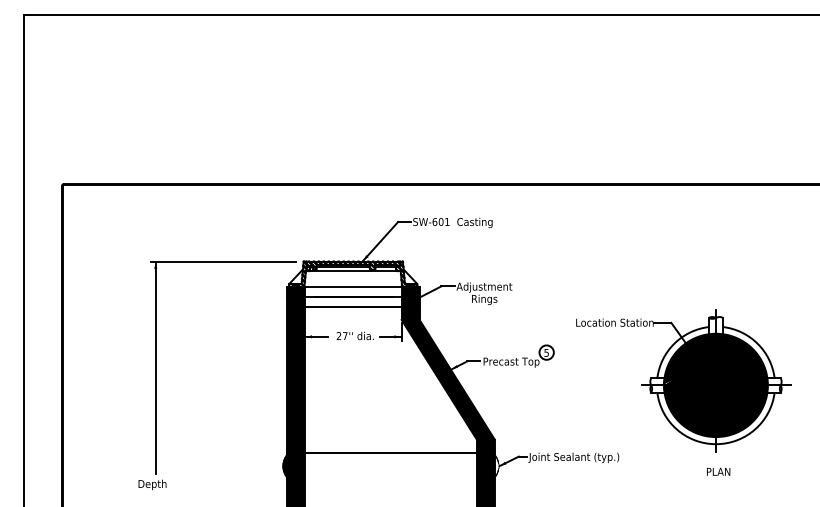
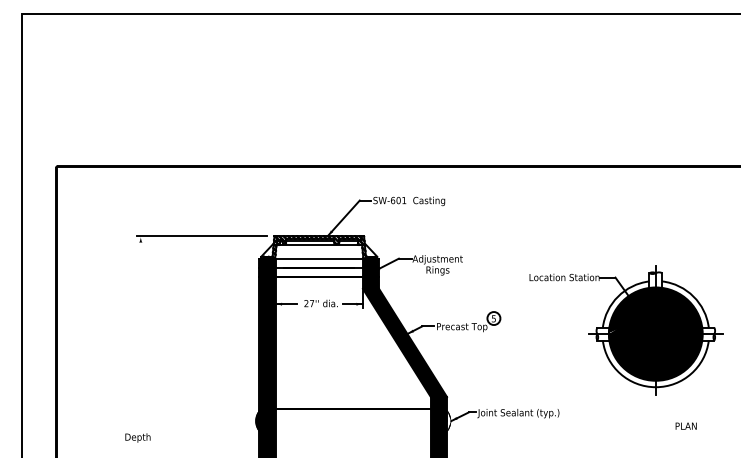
line: (155, 368) -> (140, 332), removed
part: (683, 381) -> (626, 330), moved
text: (717, 471) -> (685, 425), moved

